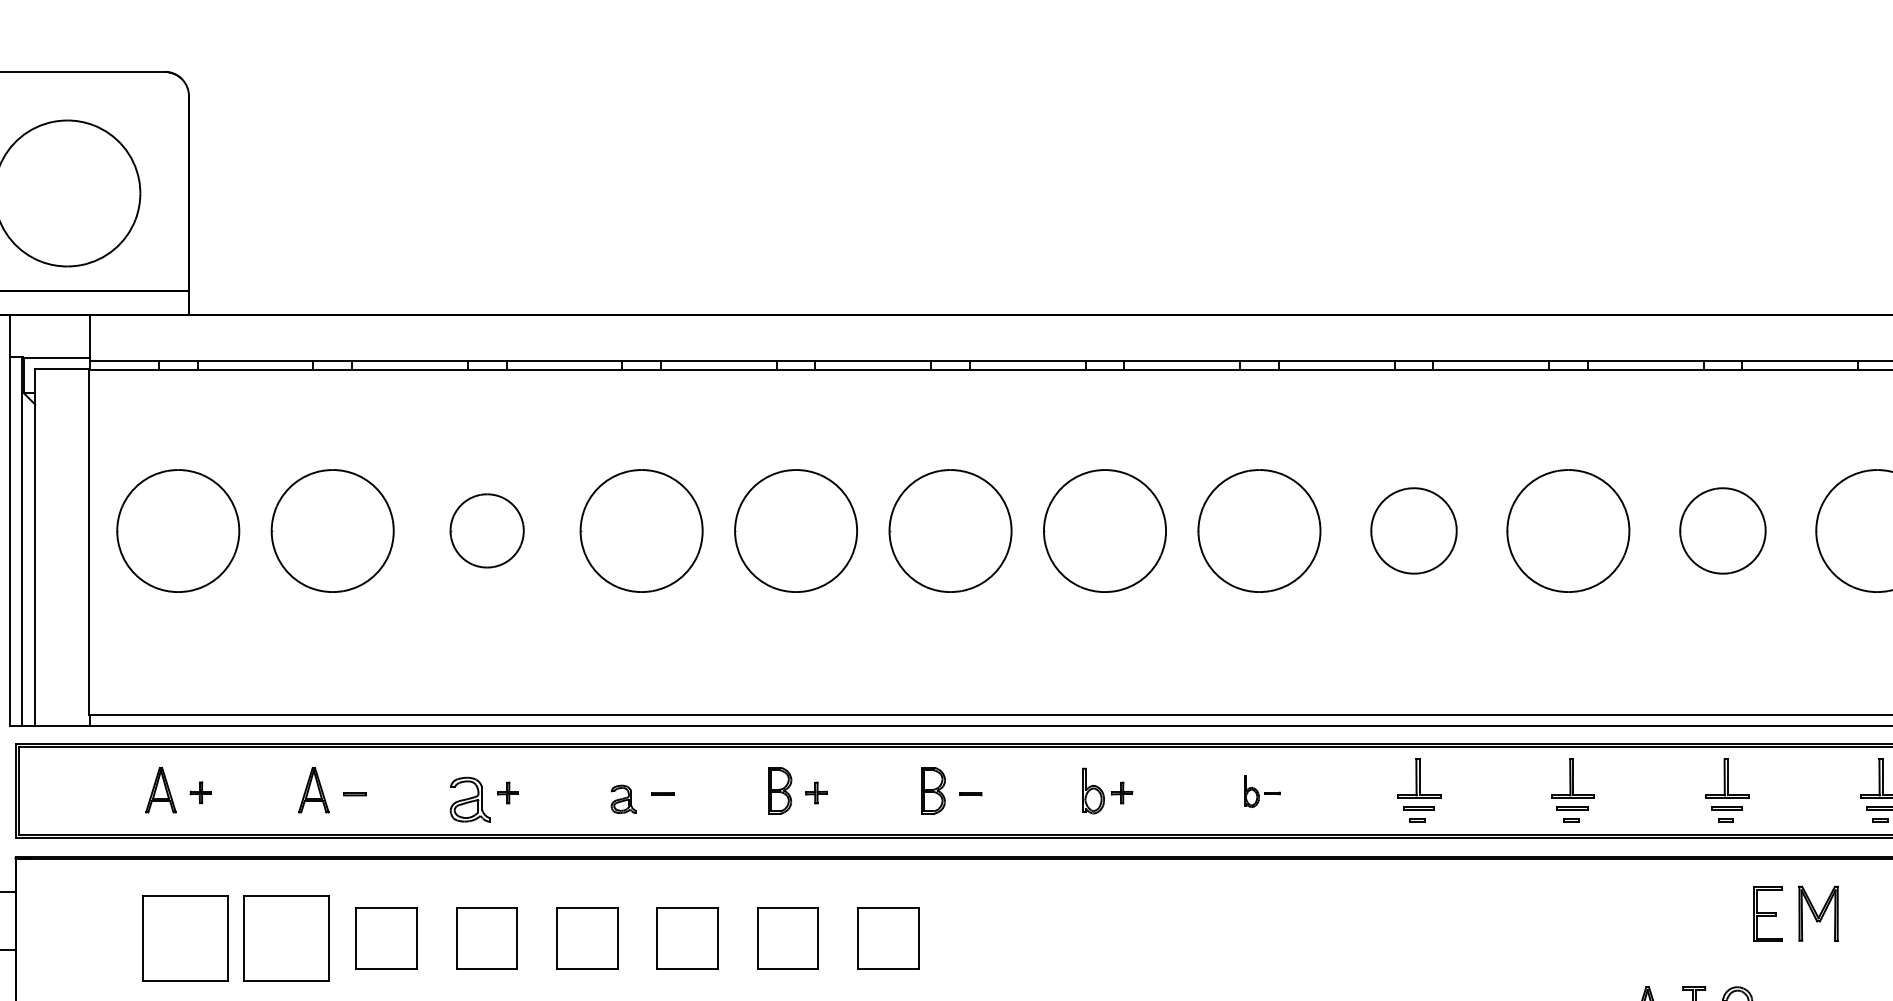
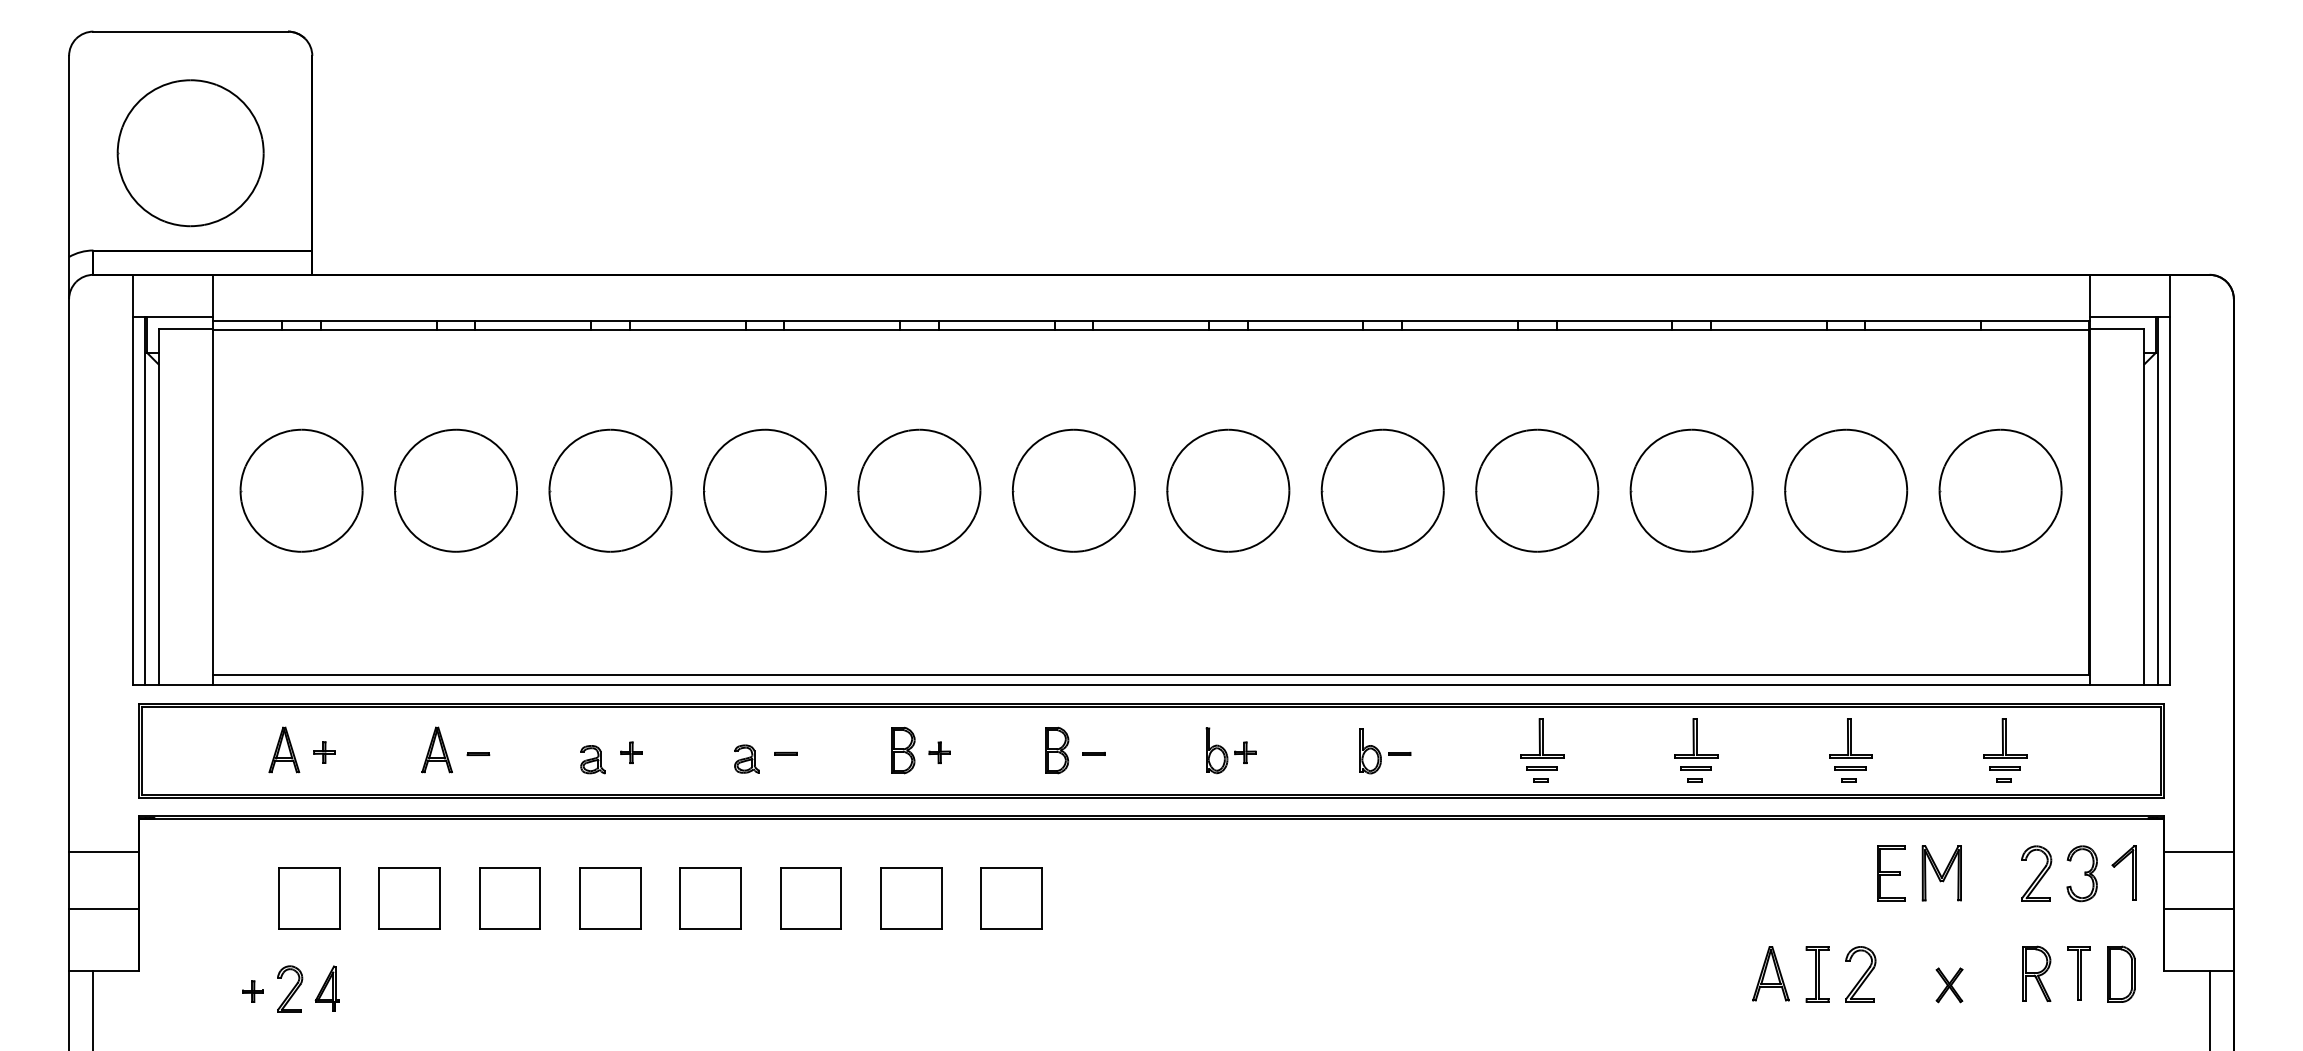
part: (487, 530) -> (610, 490), size x1.67
part: (1414, 530) -> (1537, 490), size x1.43
part: (1723, 530) -> (1846, 490), size x1.43
part: (1262, 791) -> (1385, 751), size x1.43
part: (469, 799) -> (592, 759), size x0.62
part: (186, 938) -> (309, 898), size x0.71
part: (286, 938) -> (409, 898), size x0.71

